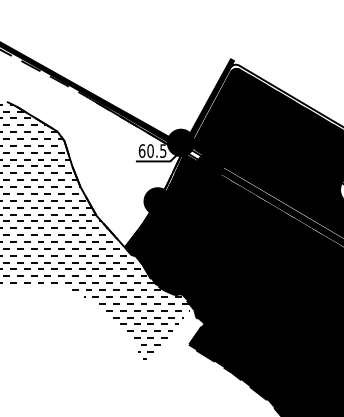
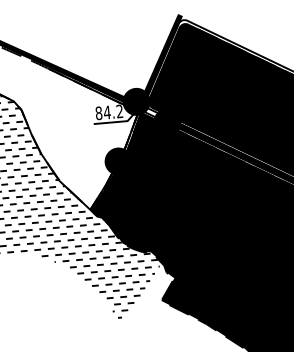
text: (152, 150) -> (109, 111), 60.5 -> 84.2

